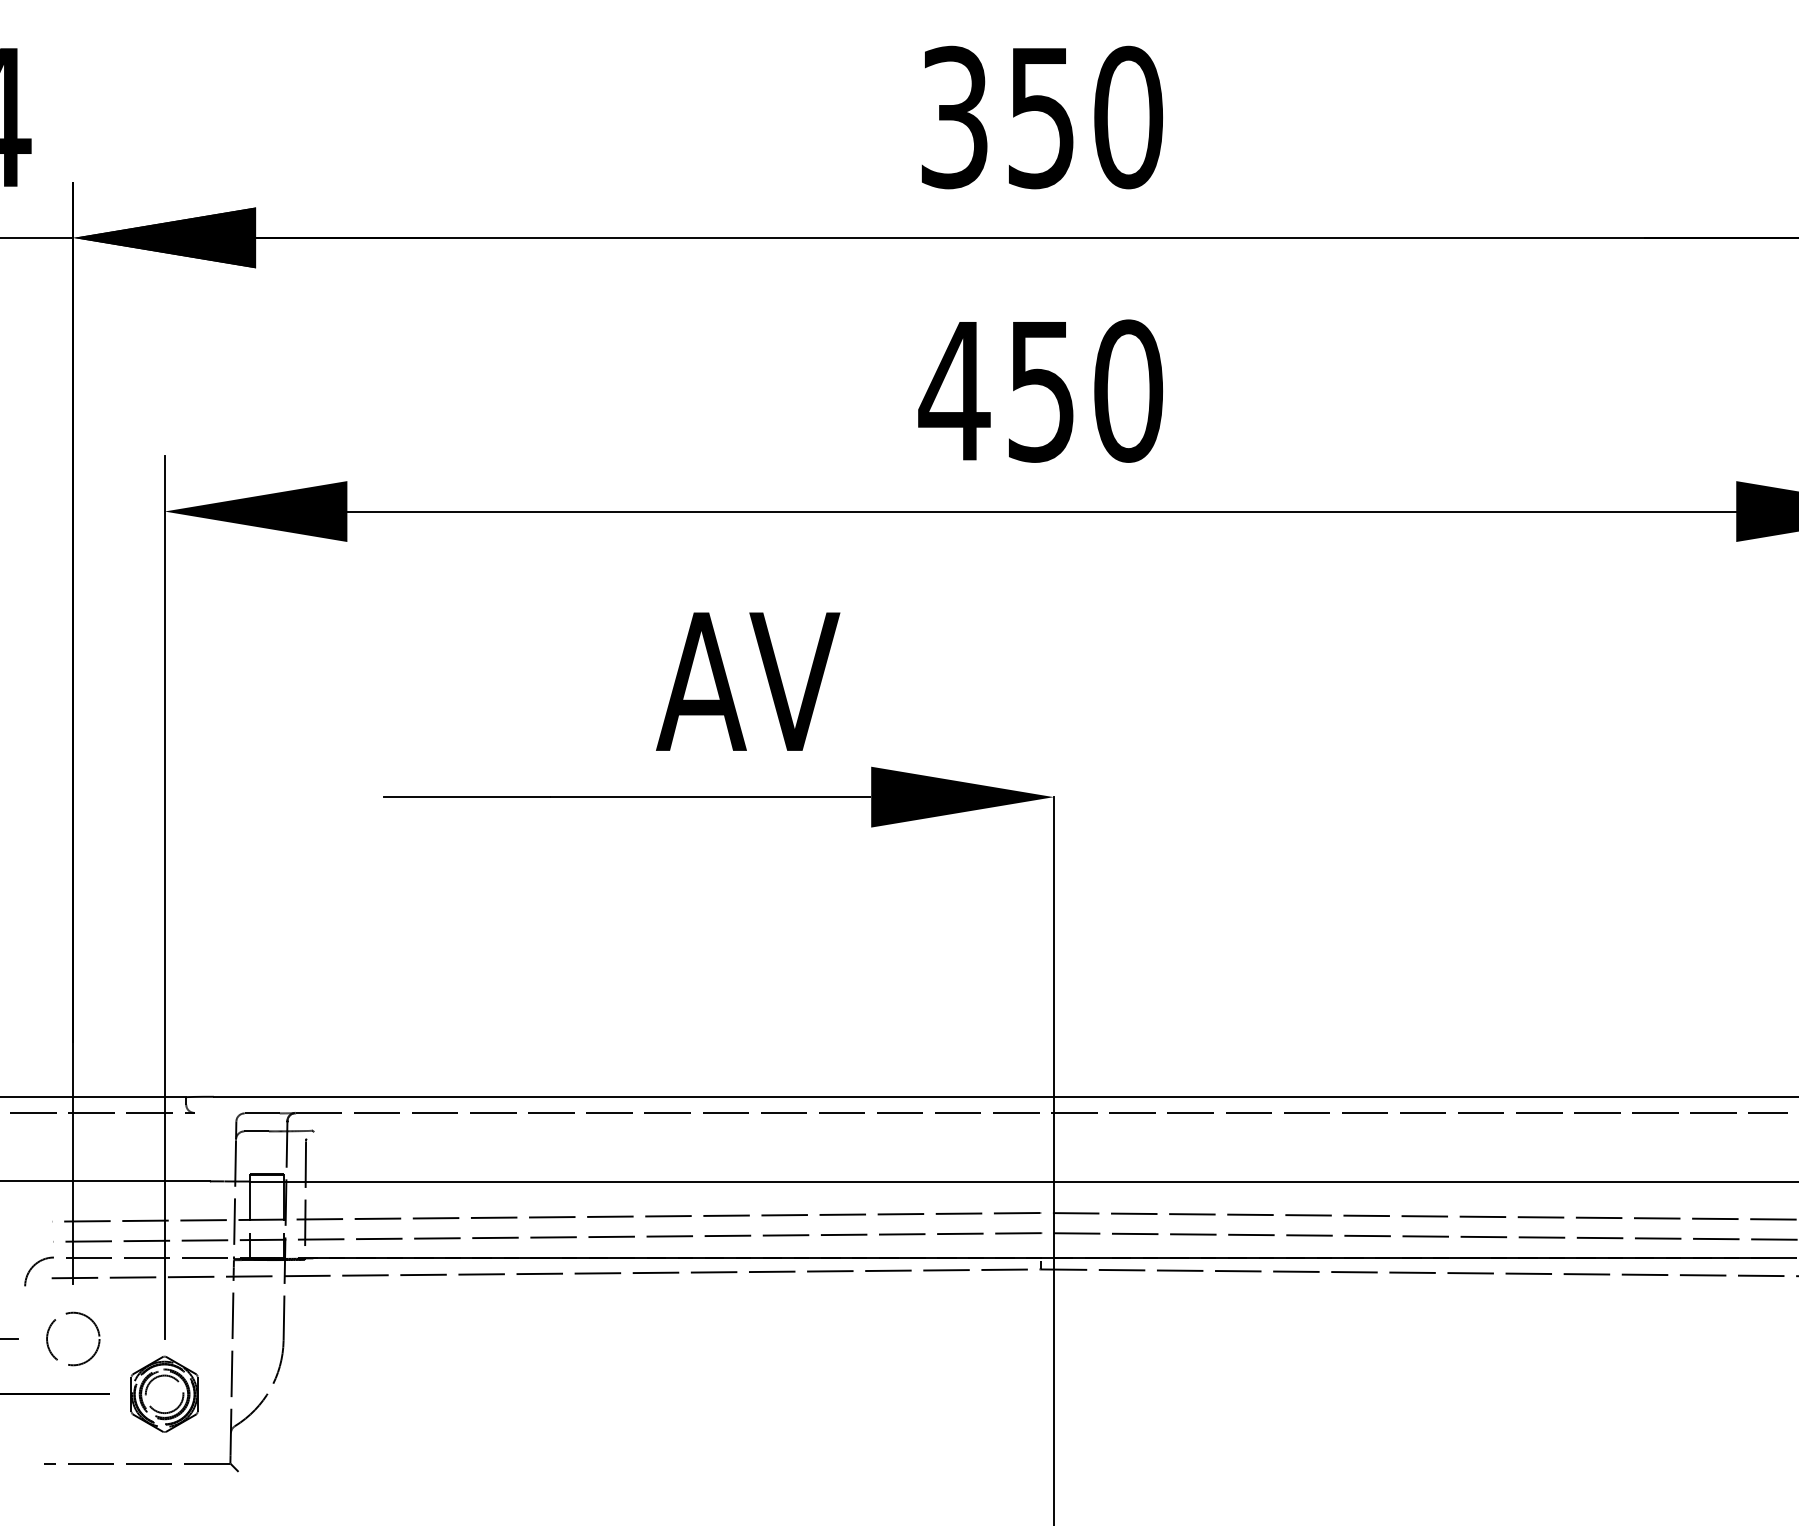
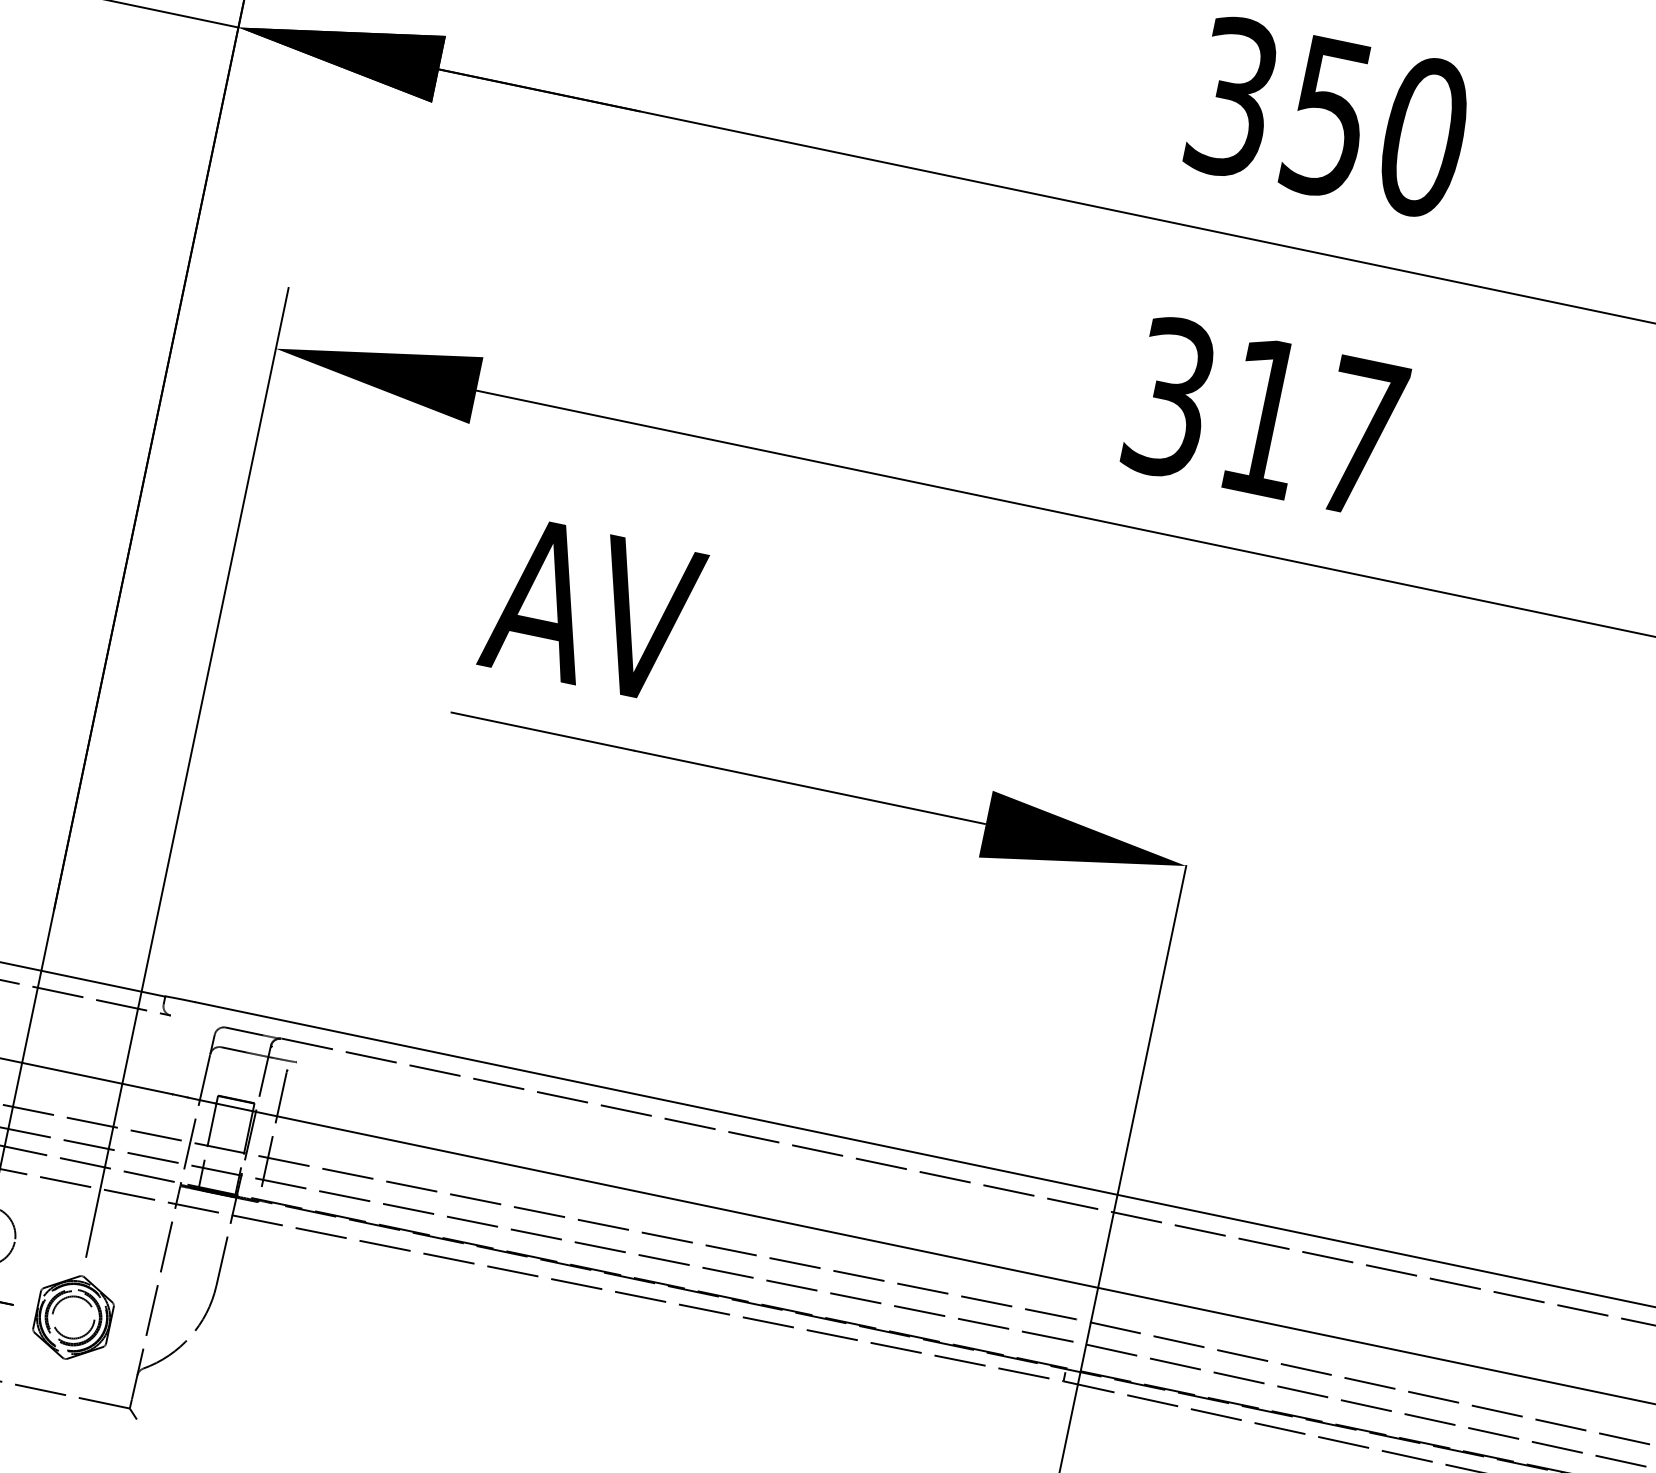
text: (1040, 390) -> (1264, 416), 450 -> 317
text: (748, 681) -> (593, 609), moved

